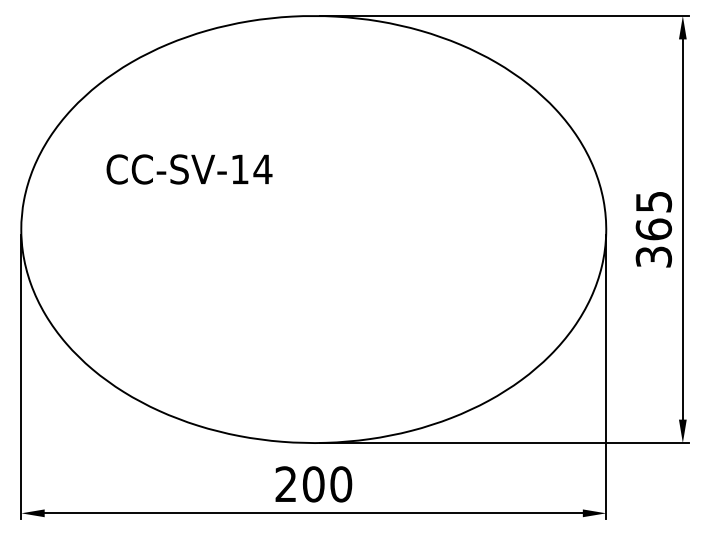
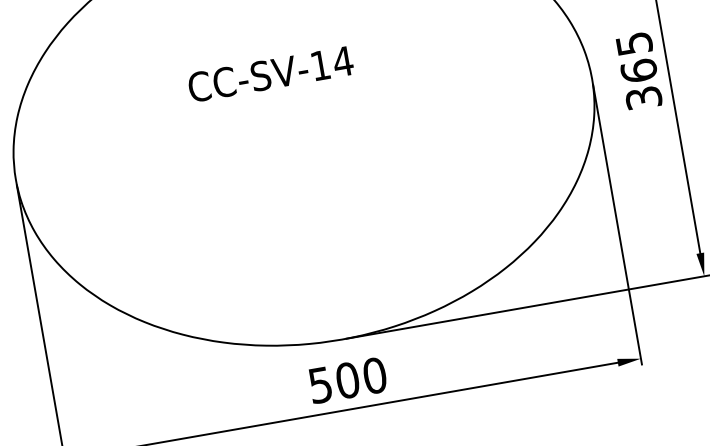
text: (189, 169) -> (270, 74), moved
text: (285, 484) -> (320, 385), 200 -> 500

